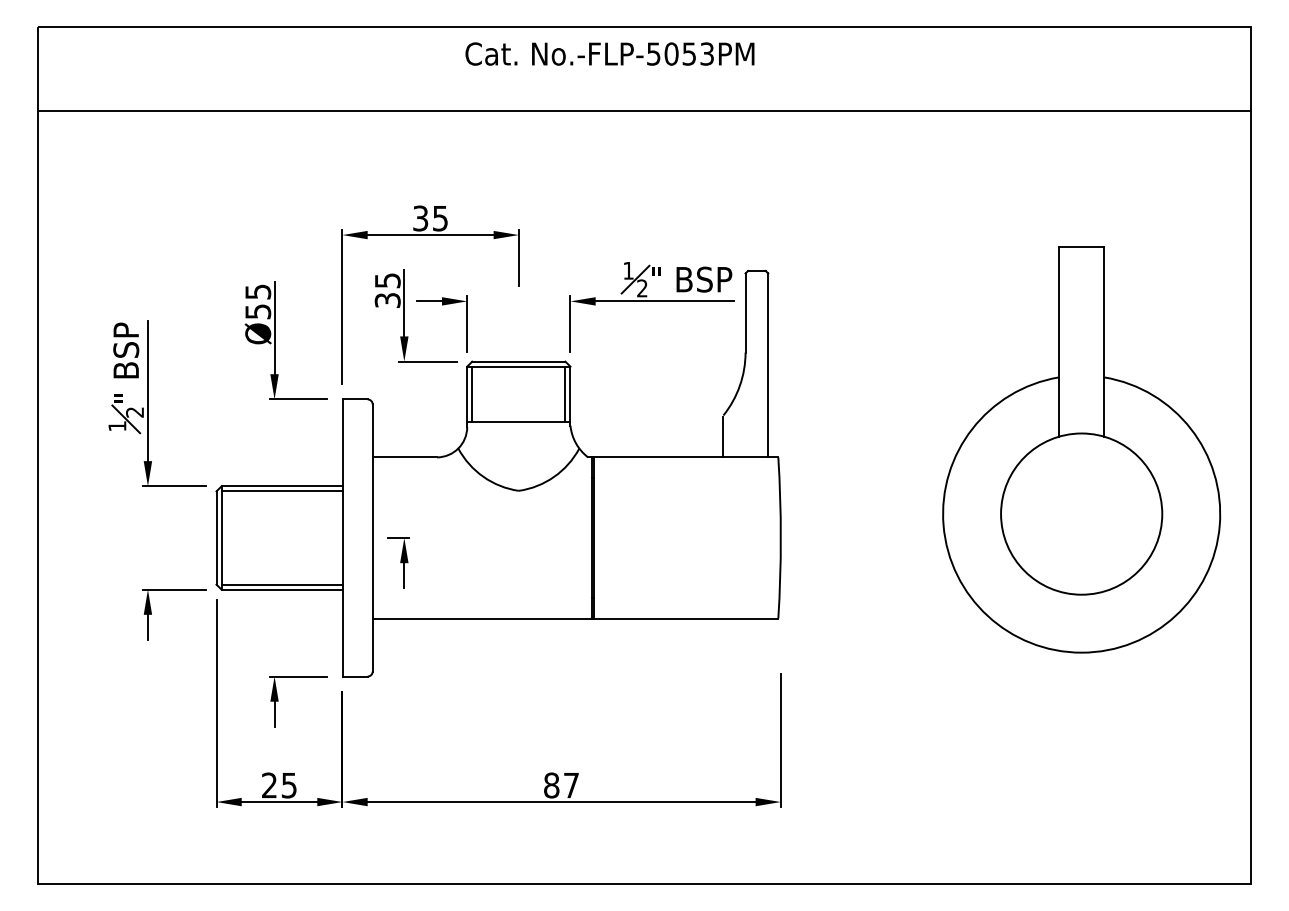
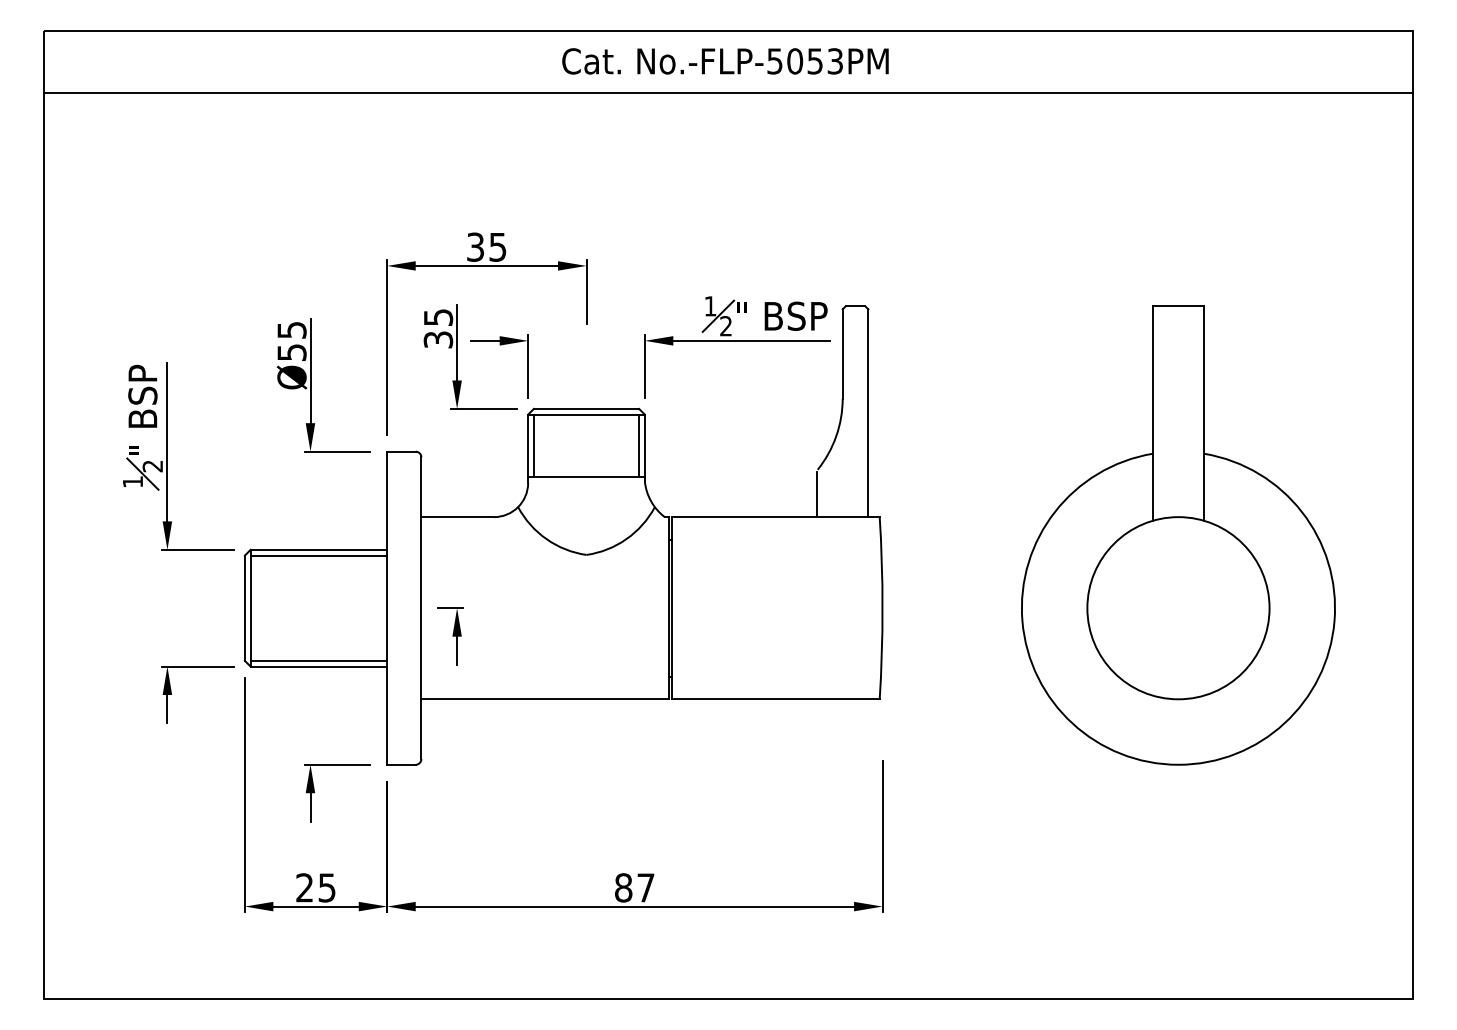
text: (609, 54) -> (725, 61), moved
line: (644, 110) -> (728, 93), moved
part: (1081, 449) -> (1178, 535), moved

